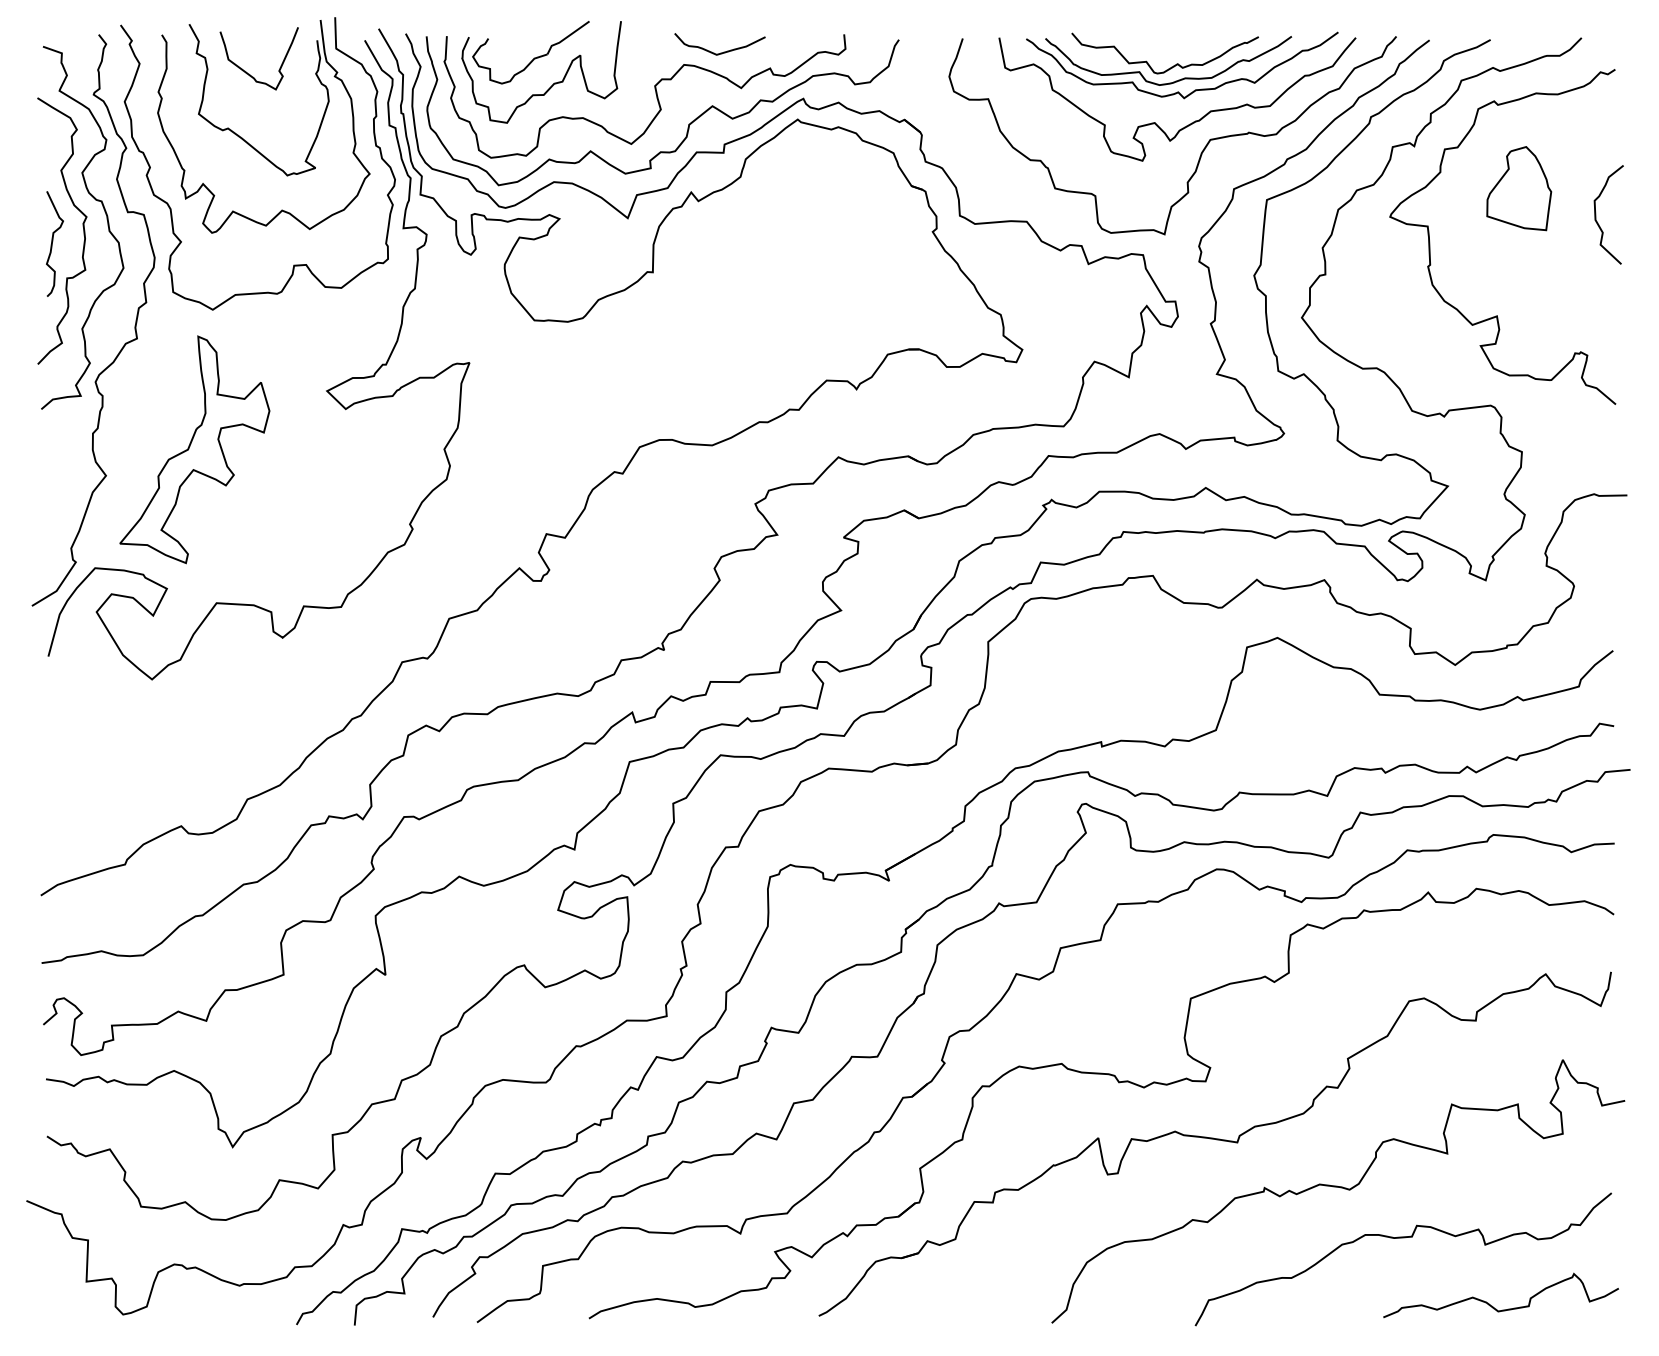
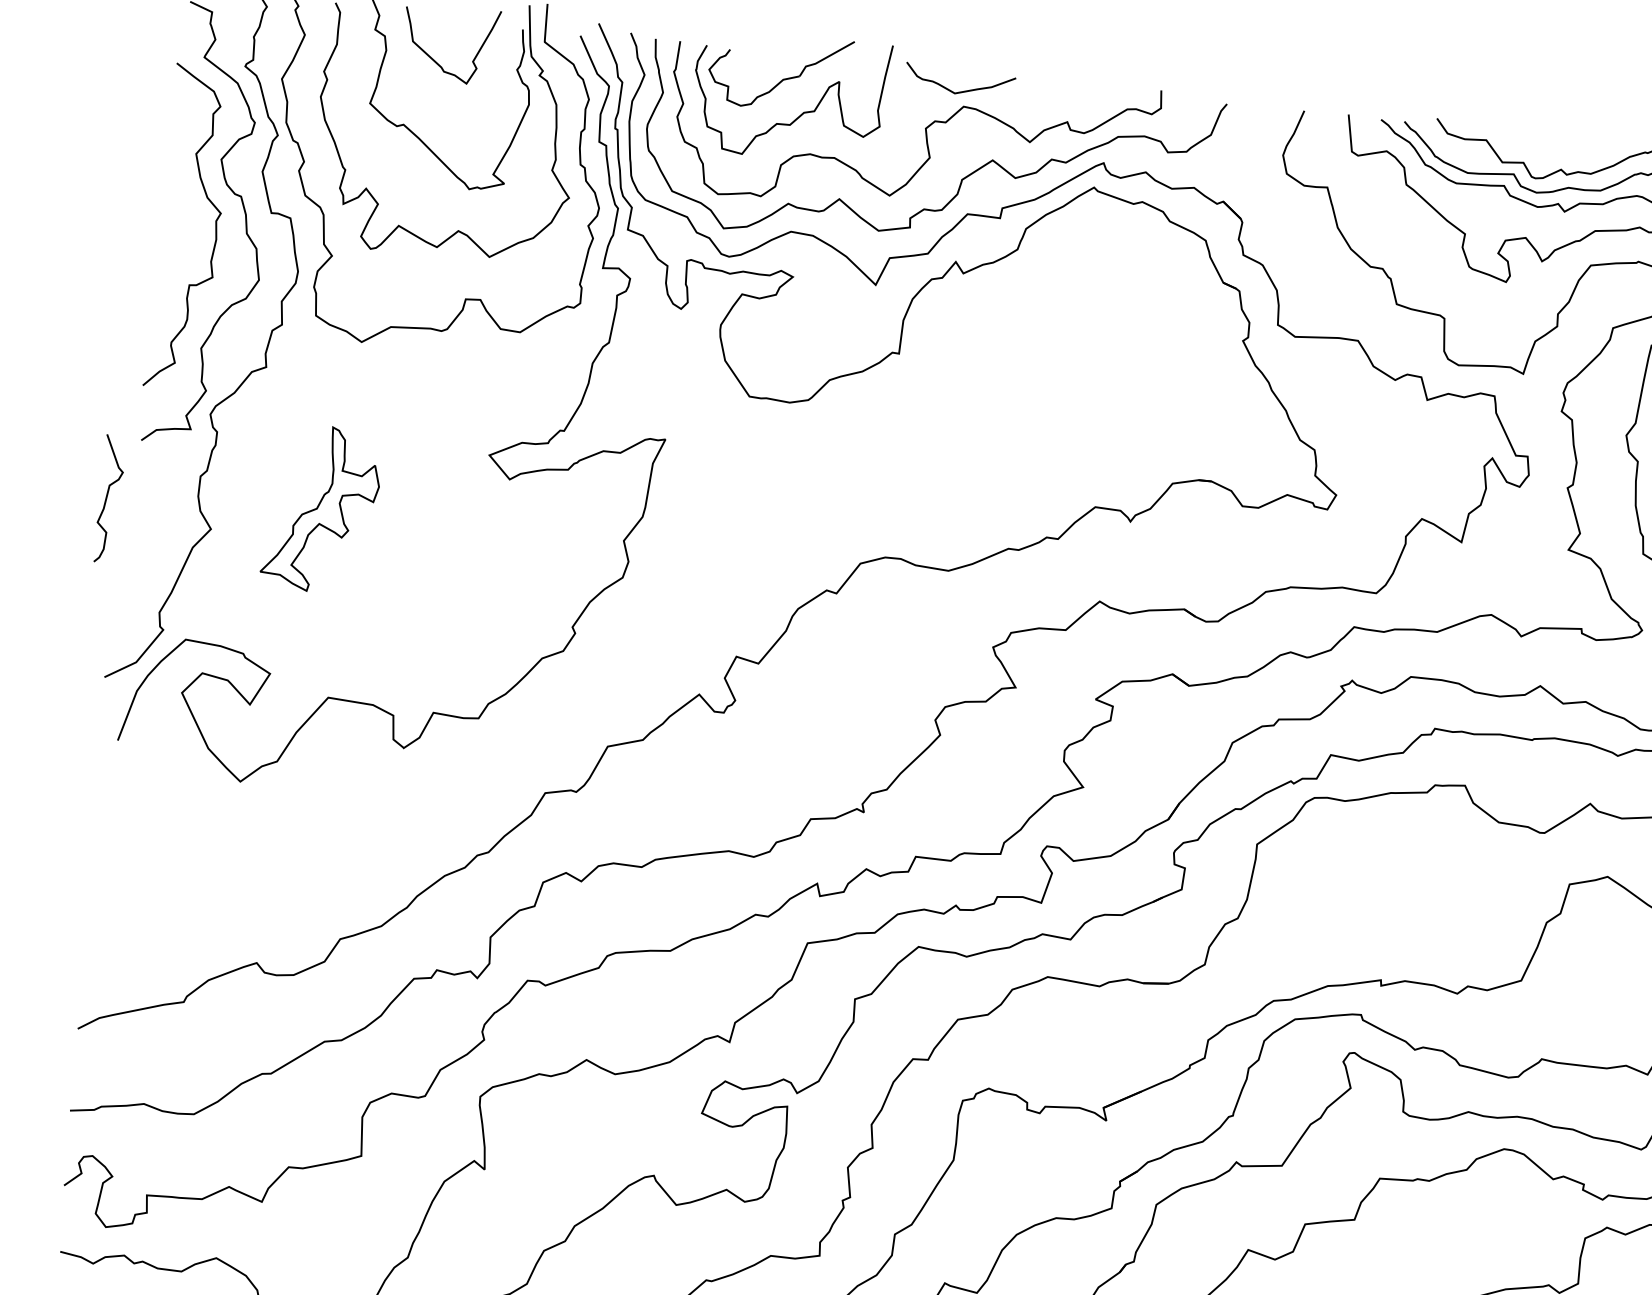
curve: (723, 51) -> (963, 90), moved
curve: (52, 243) -> (107, 498), moved
part: (194, 449) -> (321, 508), size x0.6

